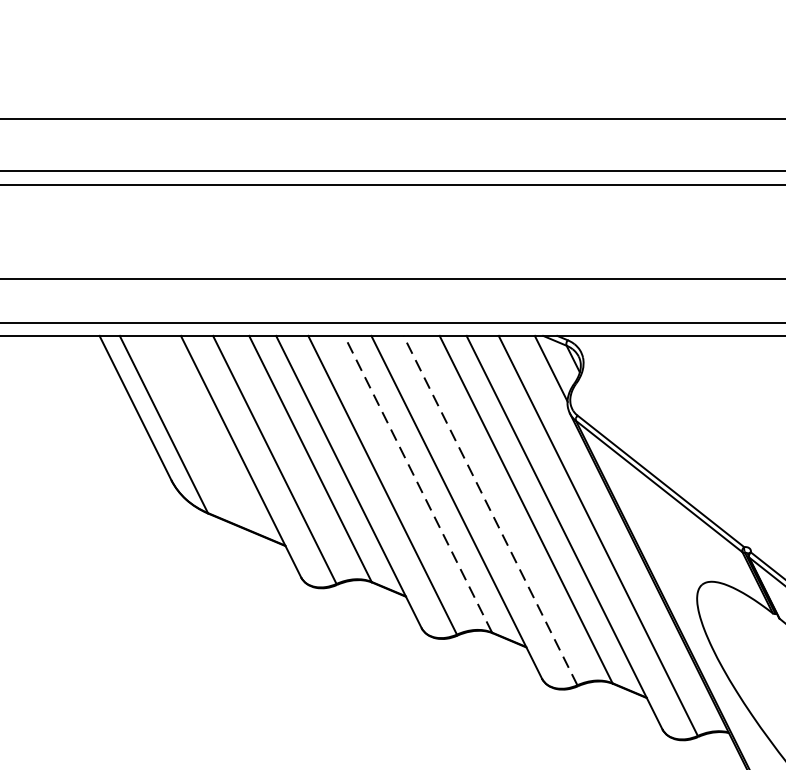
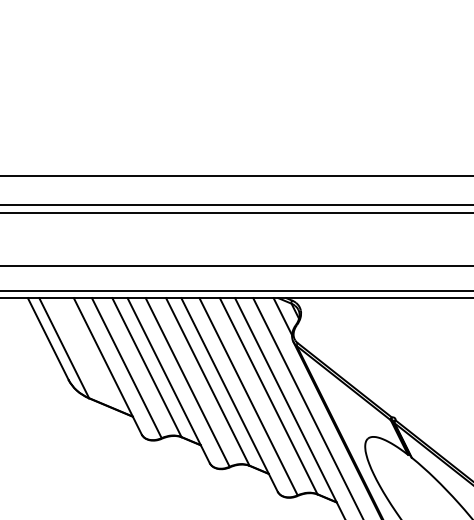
line: (417, 483) -> (207, 381), dashed -> solid
line: (490, 510) -> (248, 396), dashed -> solid

